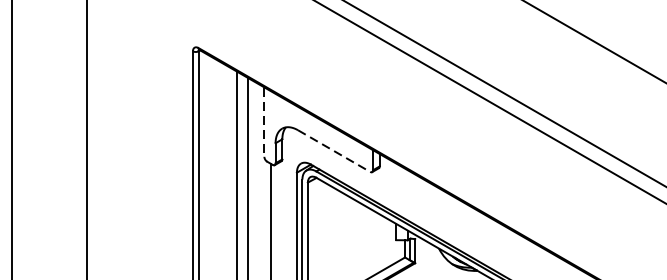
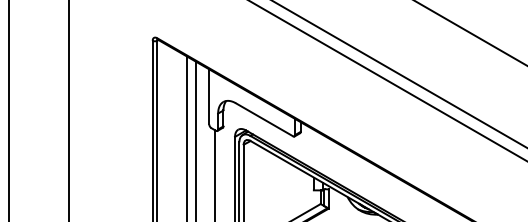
line: (264, 122) -> (209, 97), dashed -> solid
line: (334, 150) -> (264, 119), dashed -> solid

